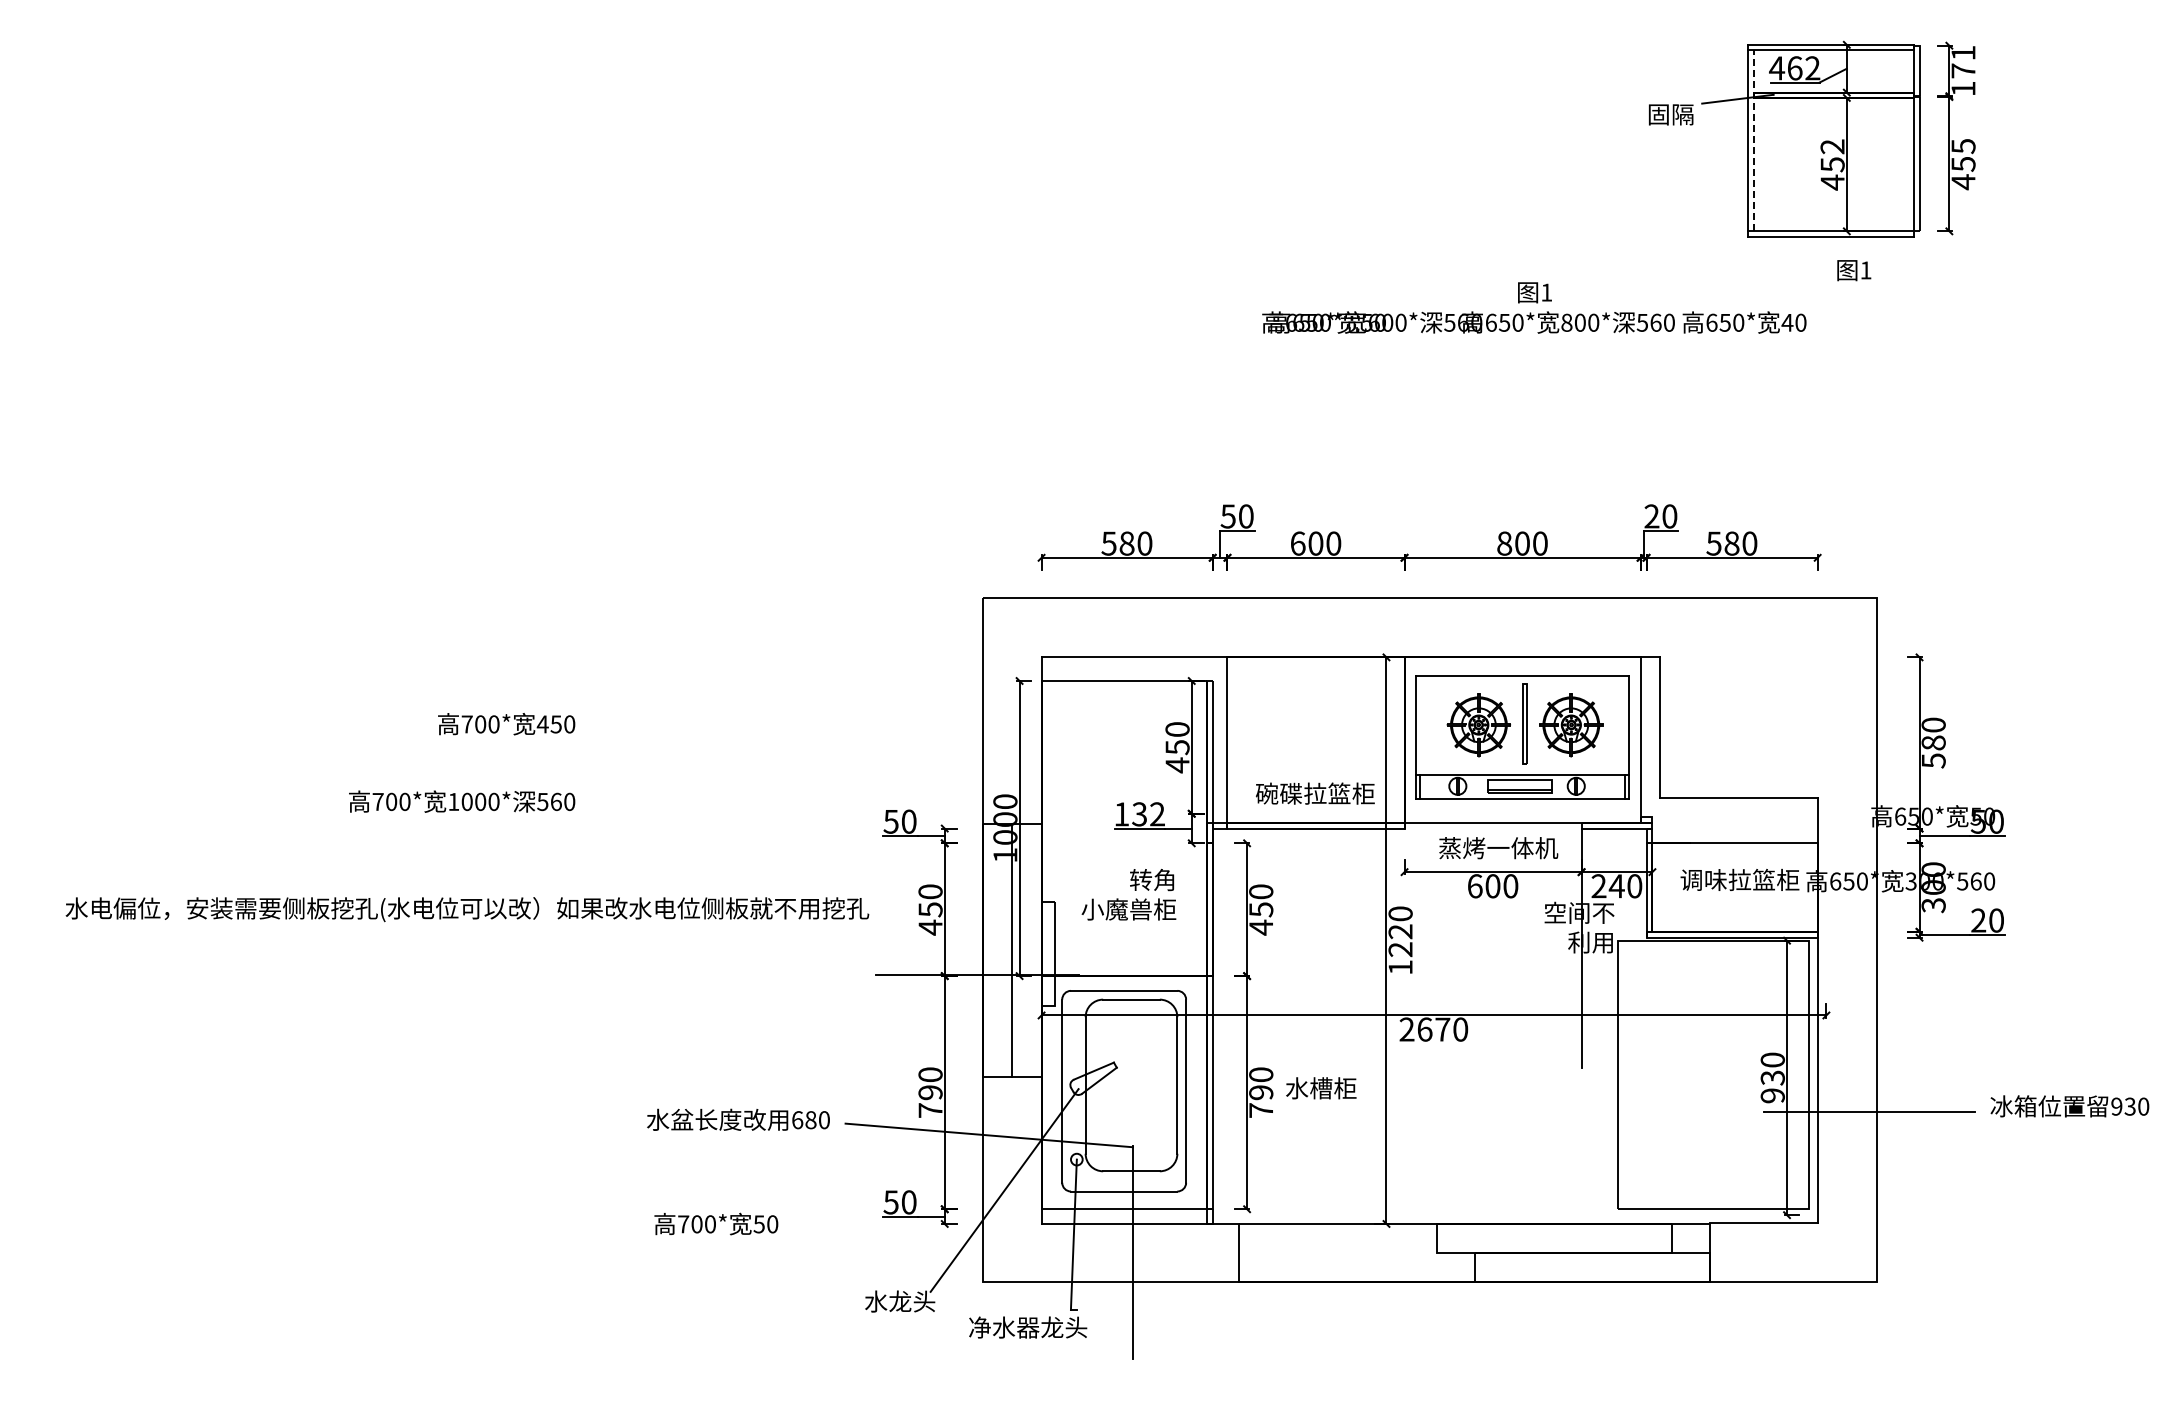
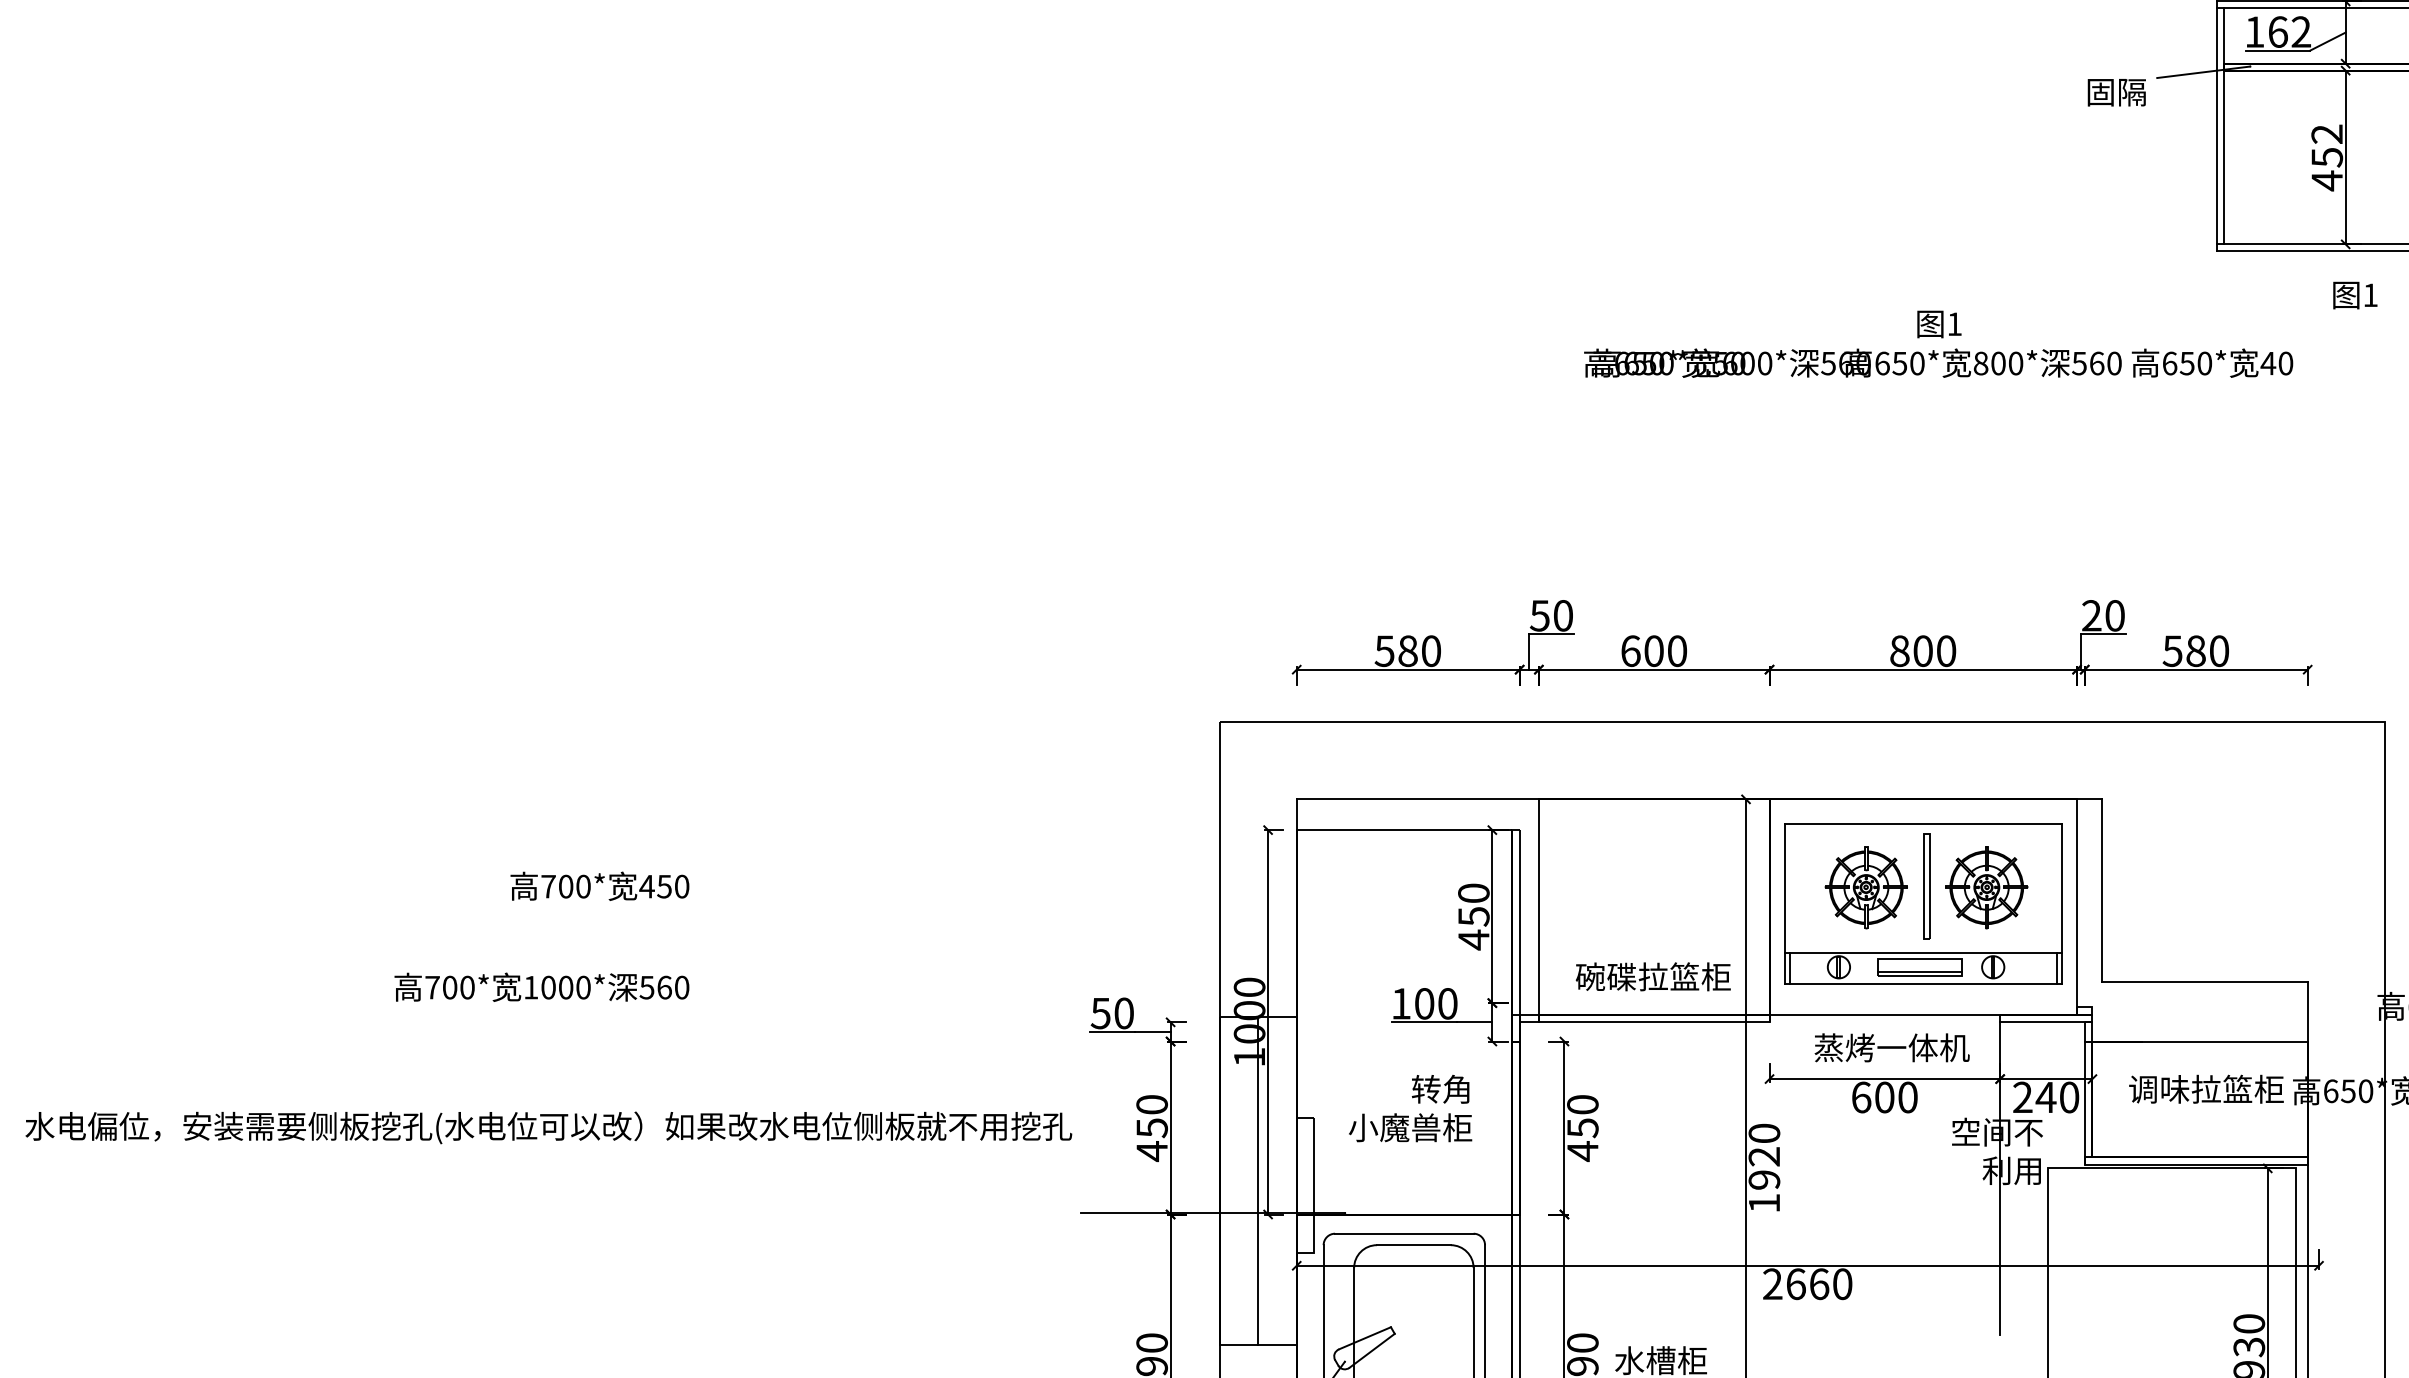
text: (1777, 68) -> (2255, 32), 462 -> 162
line: (1753, 140) -> (2224, 126), dashed -> solid
text: (1148, 814) -> (1436, 1004), 132 -> 100
text: (1400, 949) -> (1764, 1179), 1220 -> 1920
text: (1442, 1029) -> (1818, 1284), 2670 -> 2660

